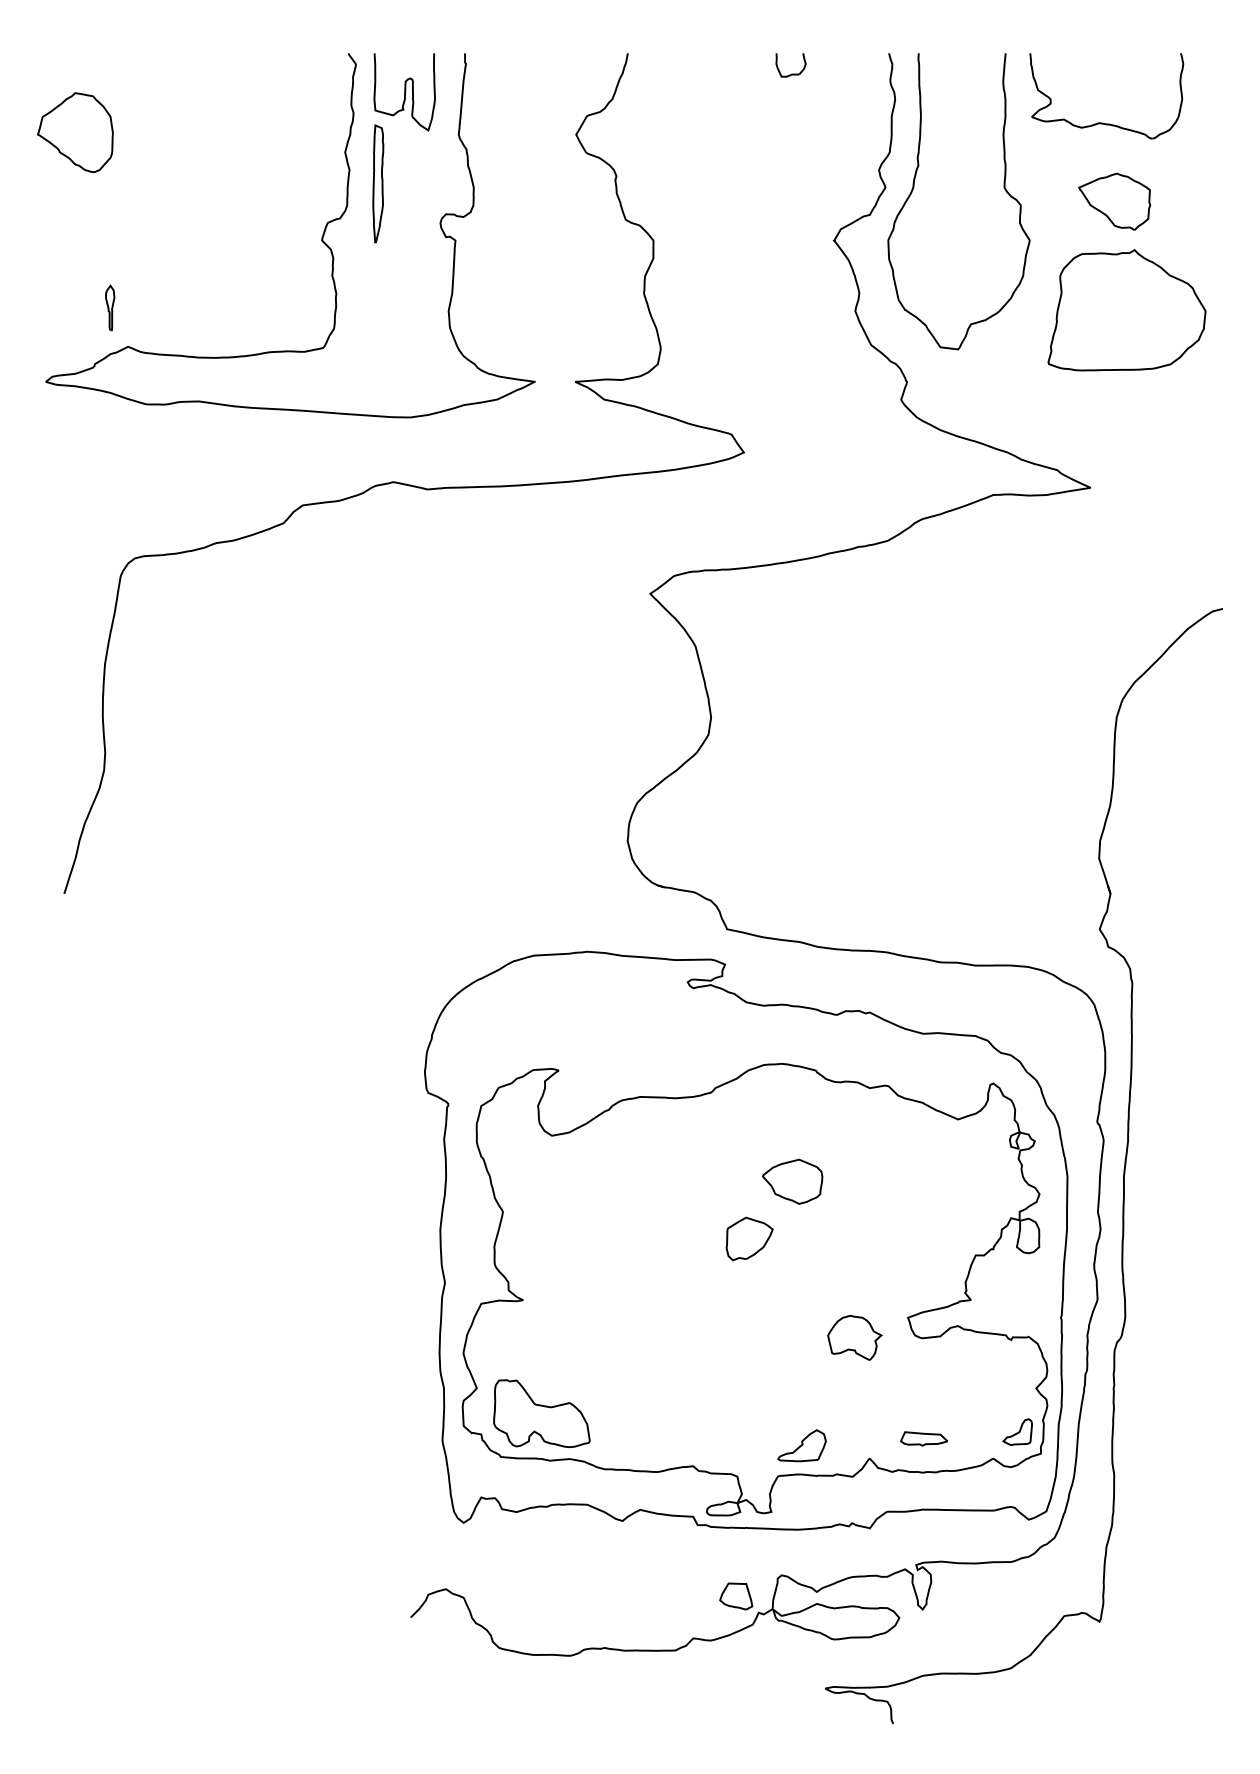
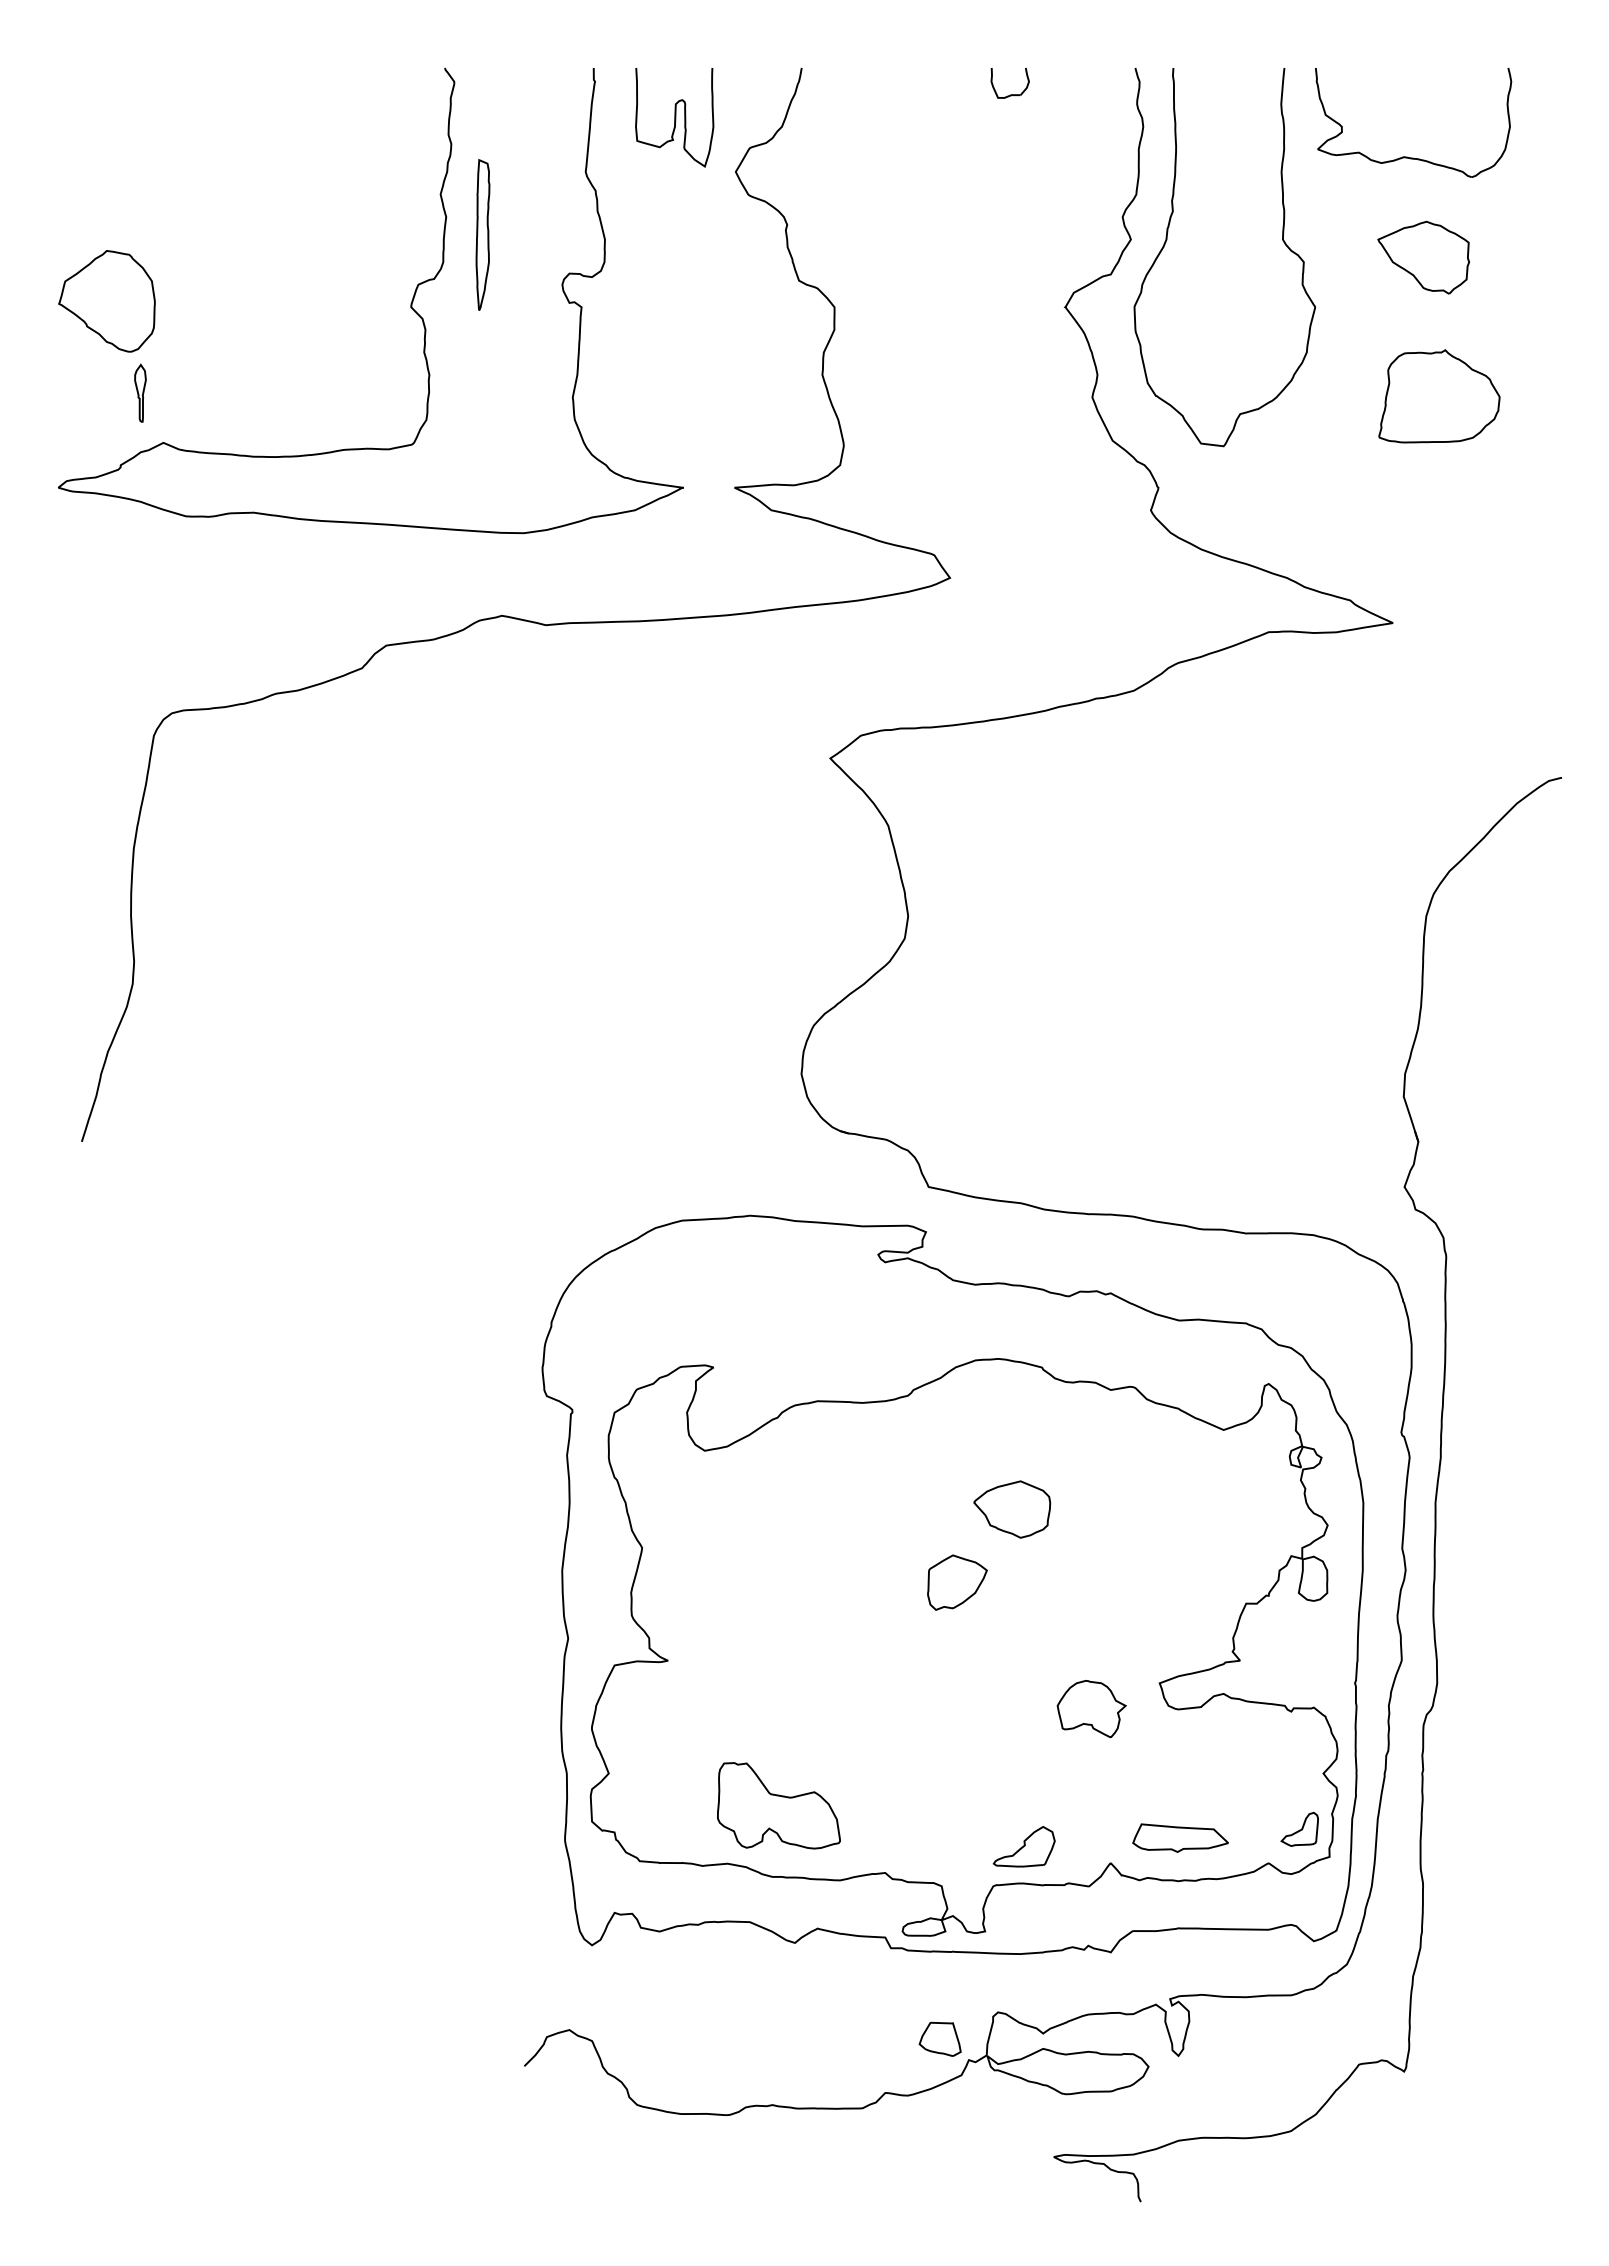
curve: (404, 92) -> (674, 117), moved
part: (74, 132) -> (106, 301), moved
part: (1127, 310) -> (1439, 396), size x0.6
part: (541, 1413) -> (778, 1805), moved
part: (923, 1438) -> (1179, 1837), size x1.6

